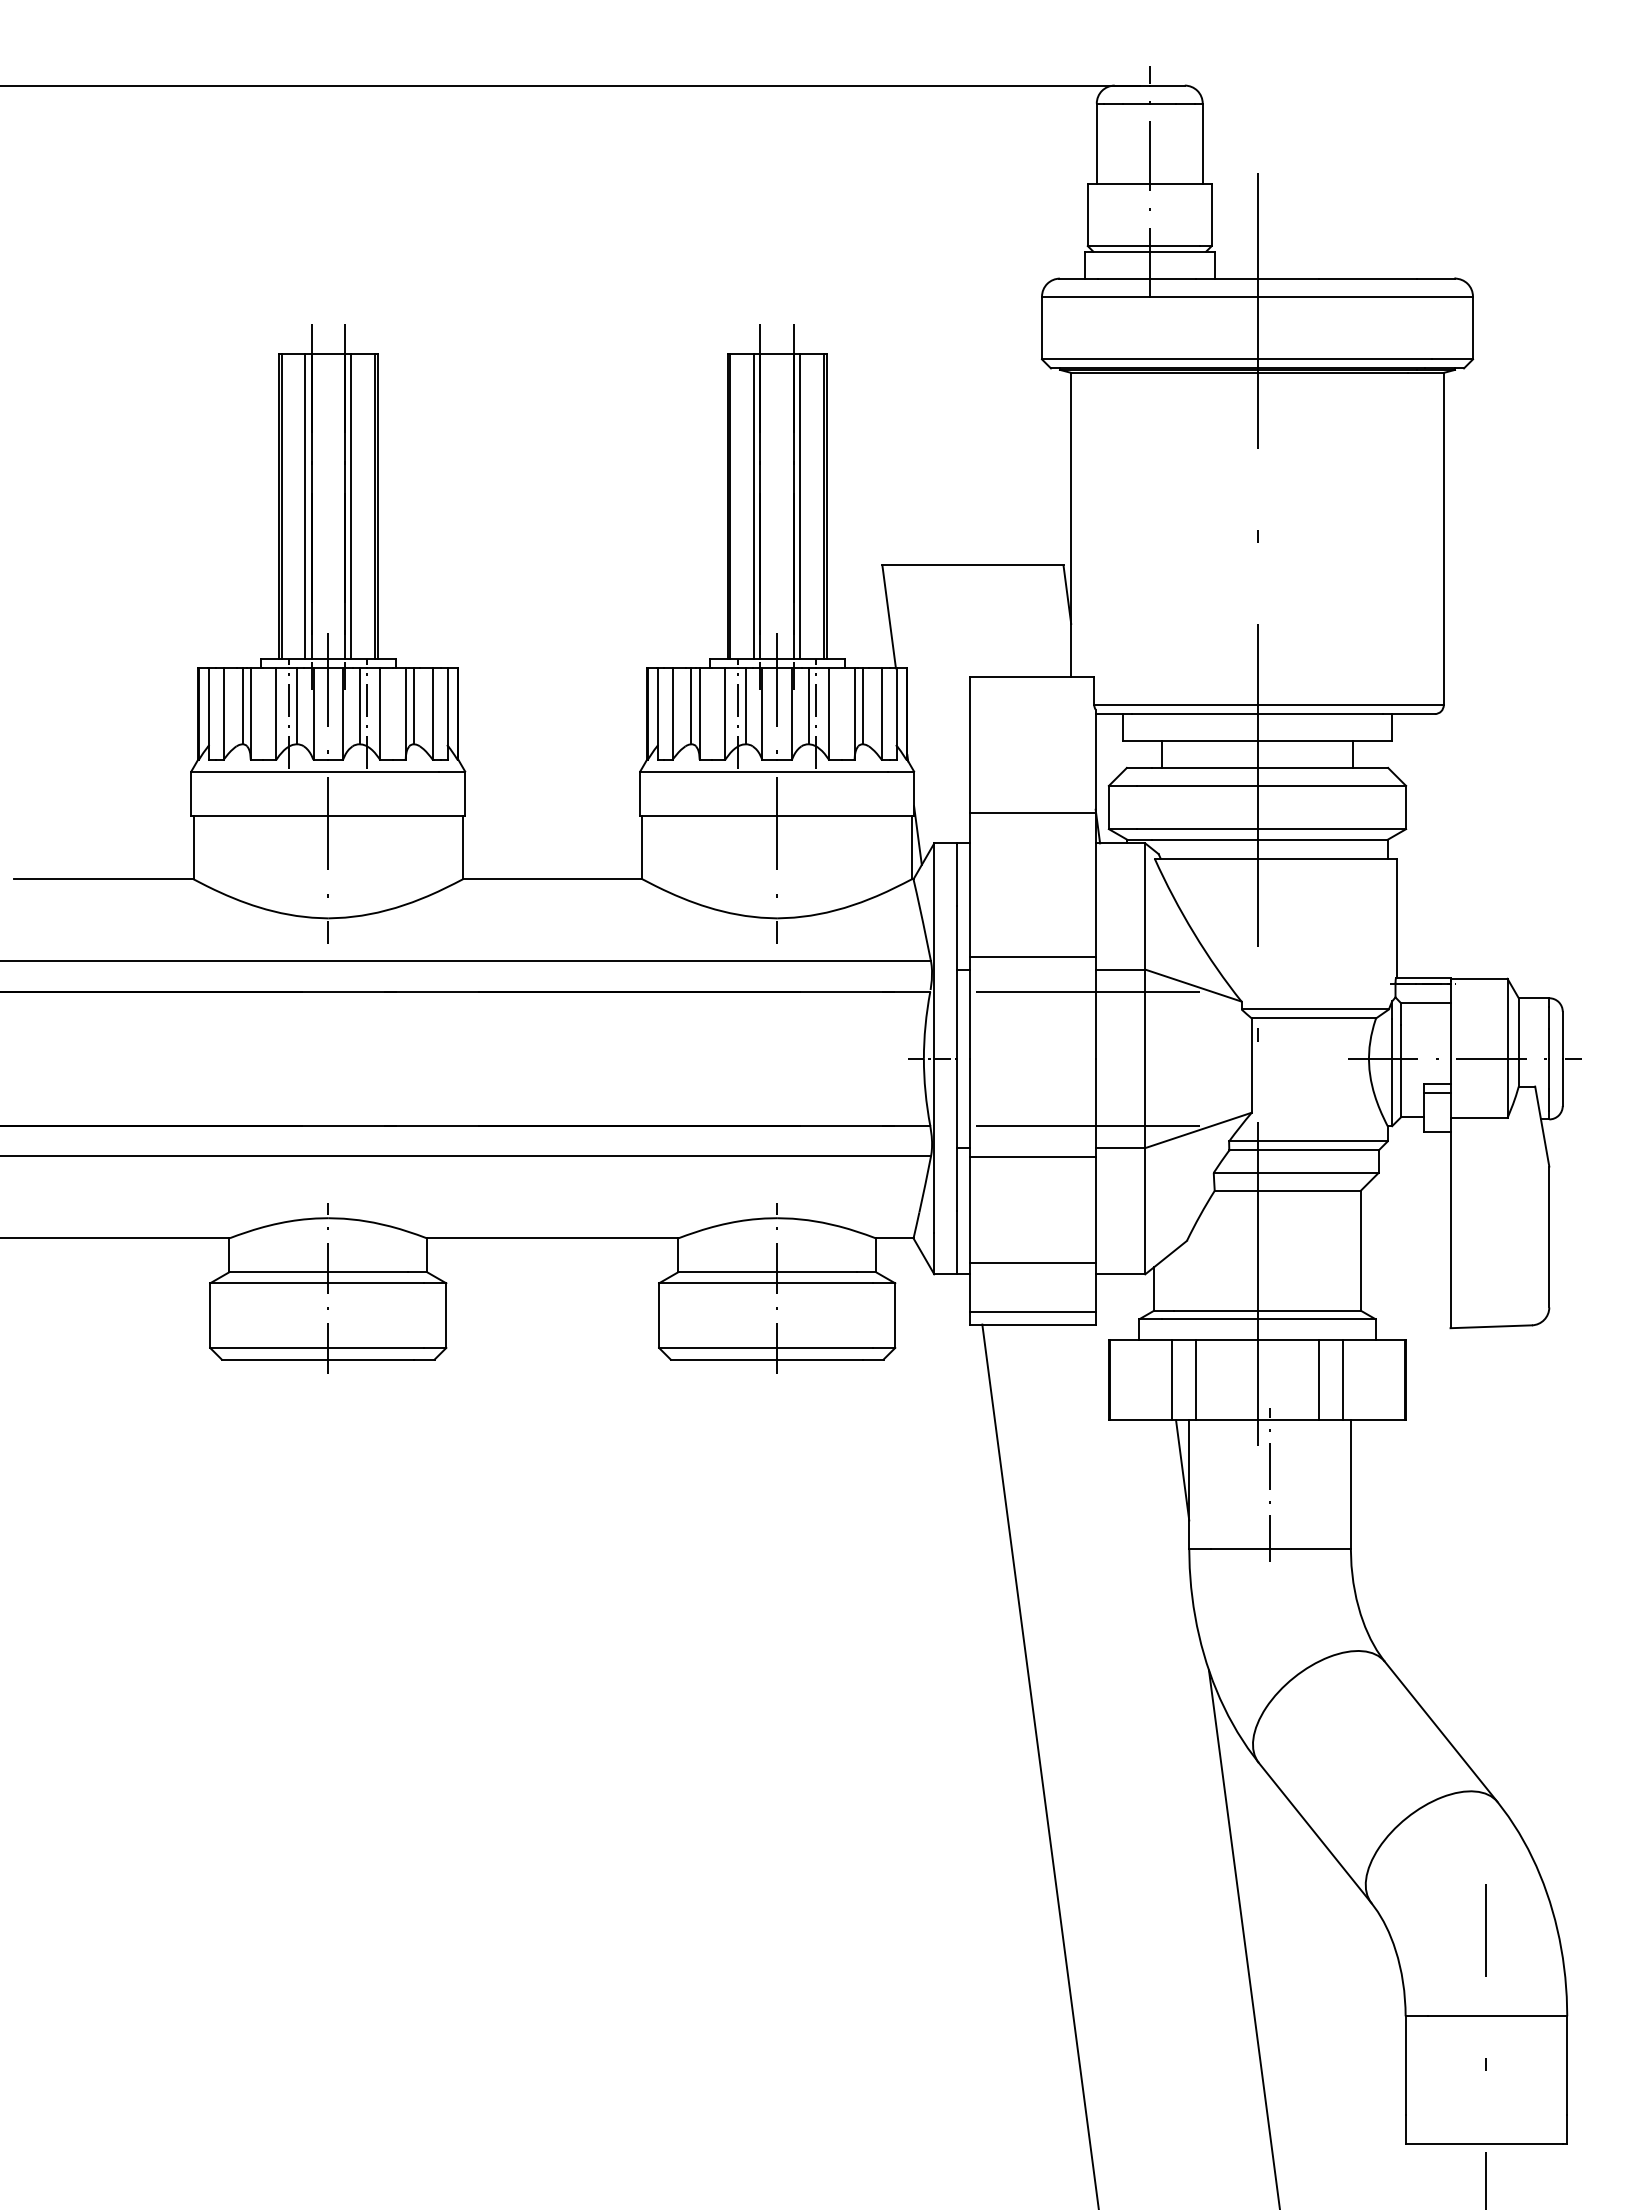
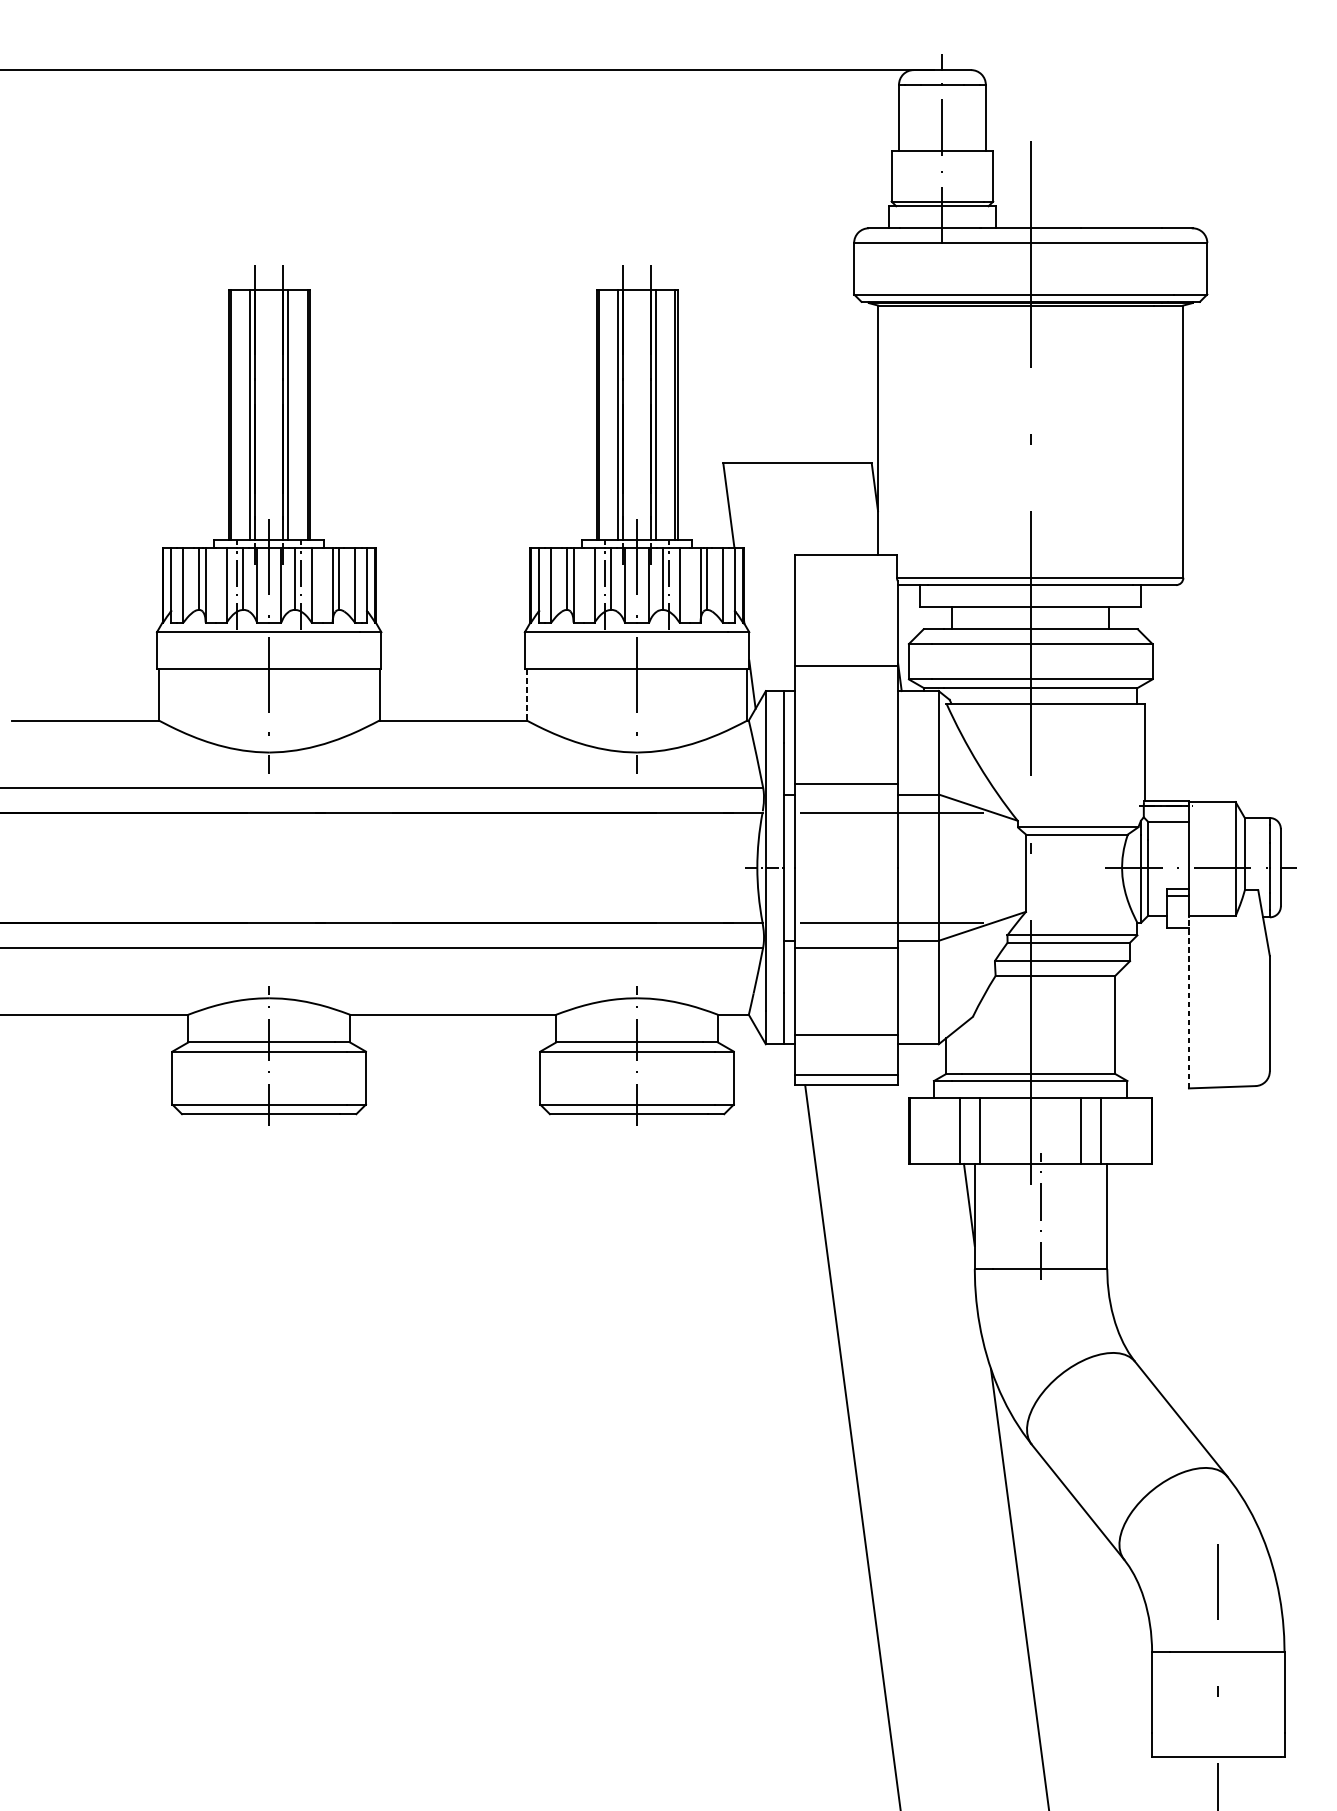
line: (642, 848) -> (526, 695), solid -> dashed
line: (1450, 1223) -> (1188, 1002), solid -> dashed

